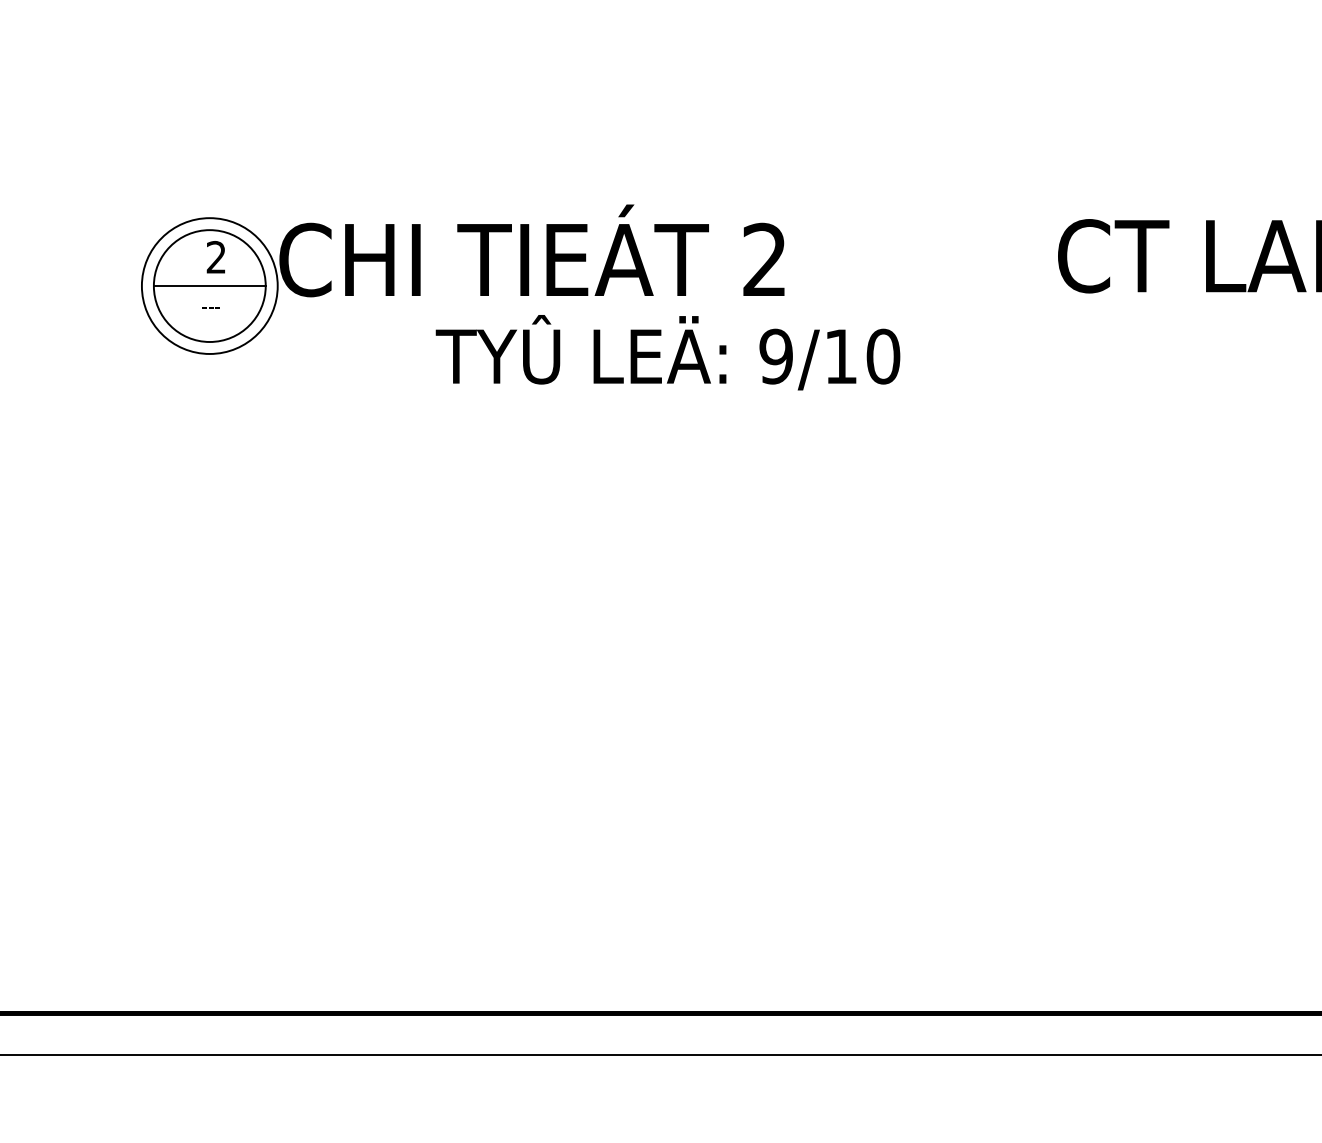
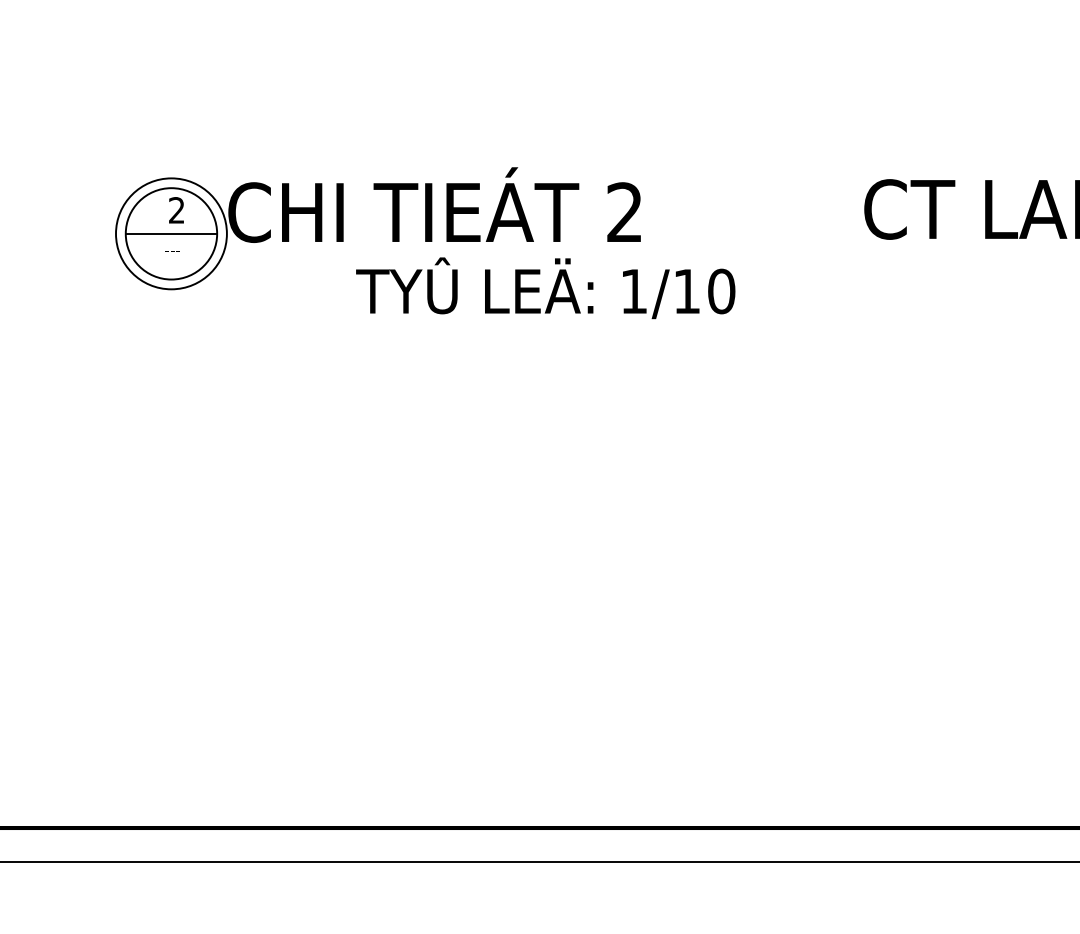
text: (775, 356) -> (633, 291), 9/10 -> 1/10

